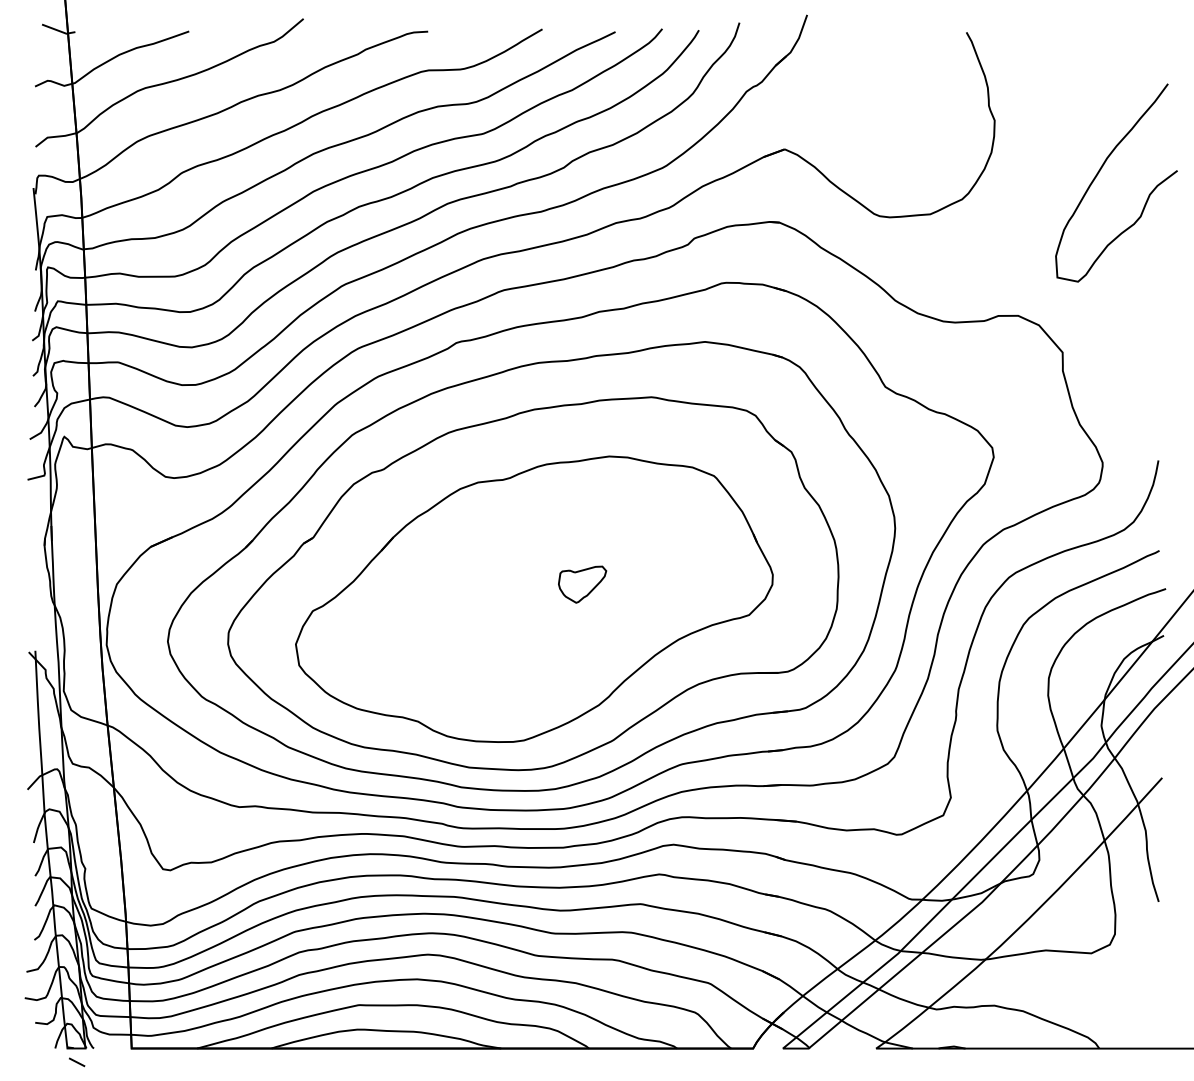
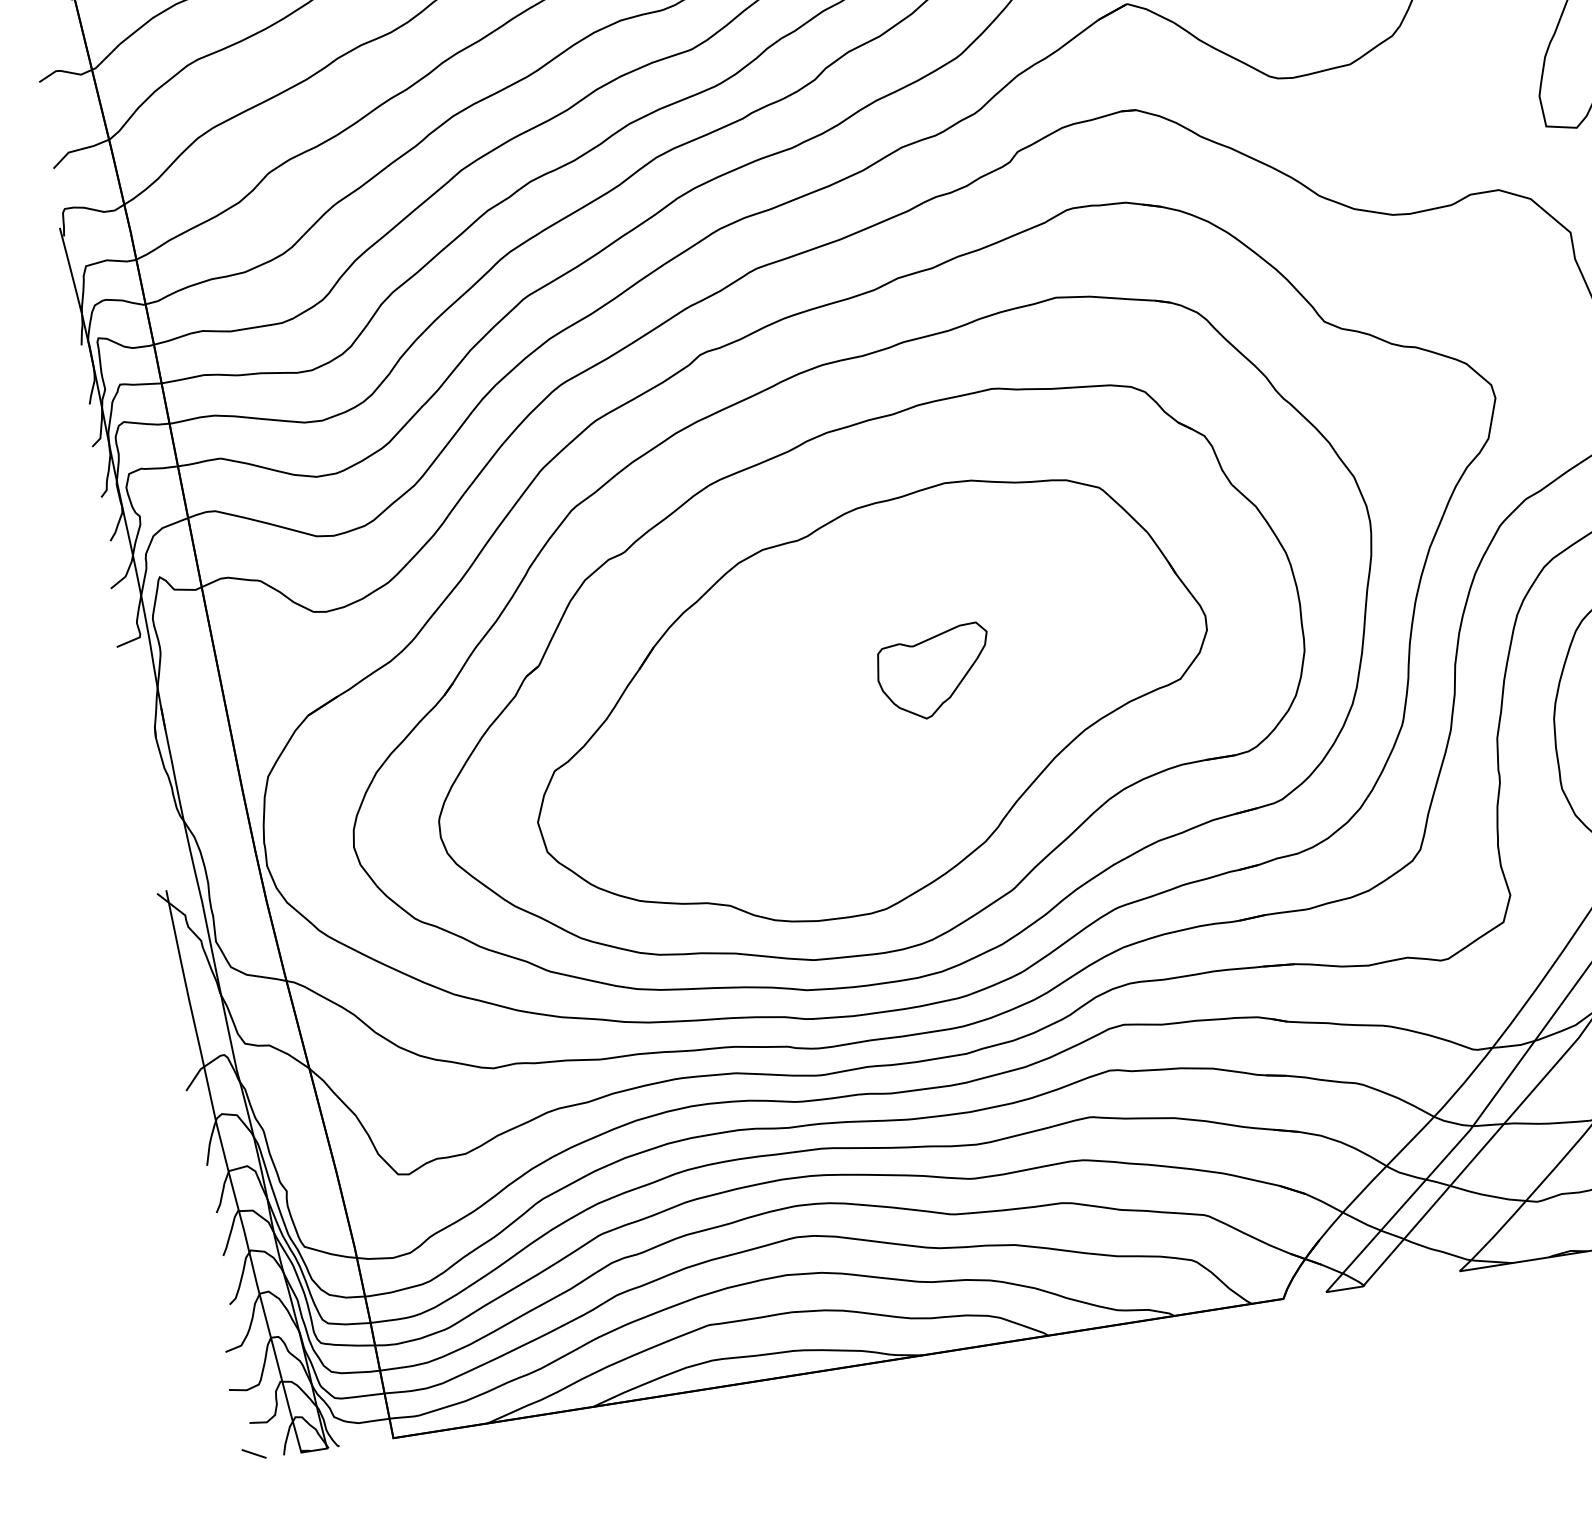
part: (582, 584) -> (934, 672), size x1.67
line: (77, 1062) -> (254, 1454), moved

